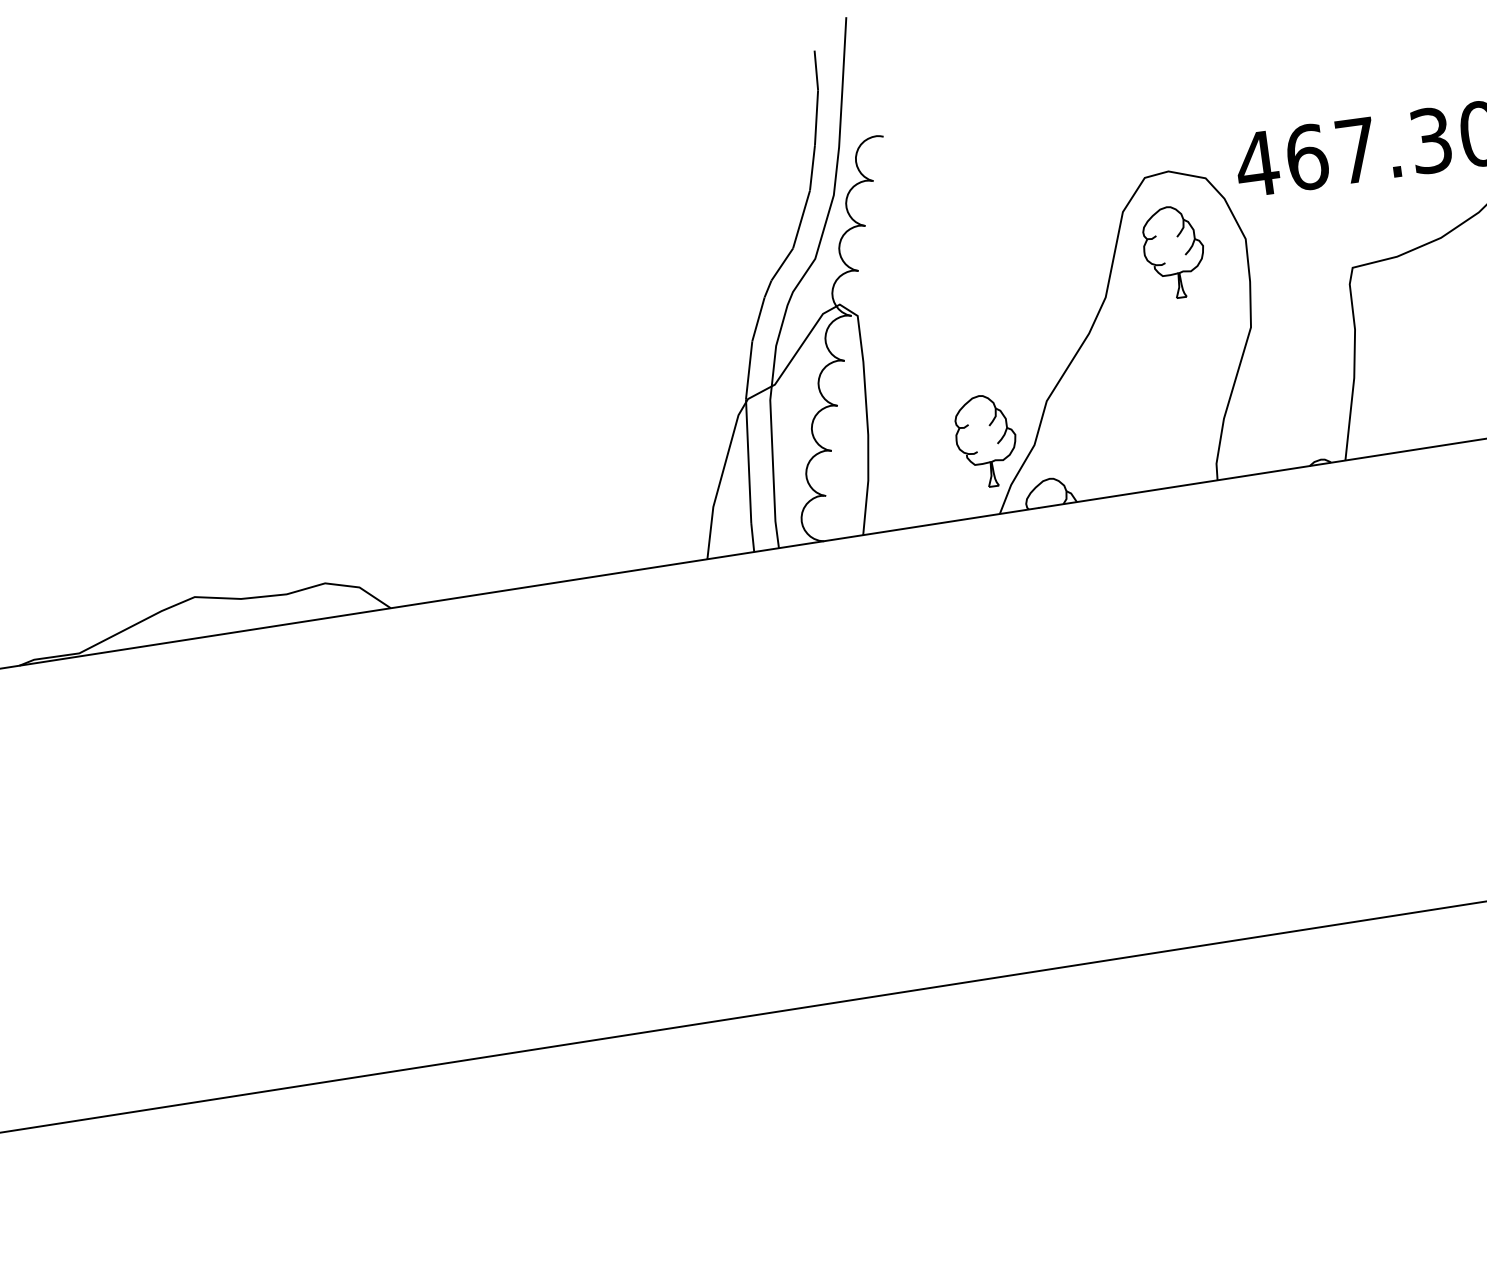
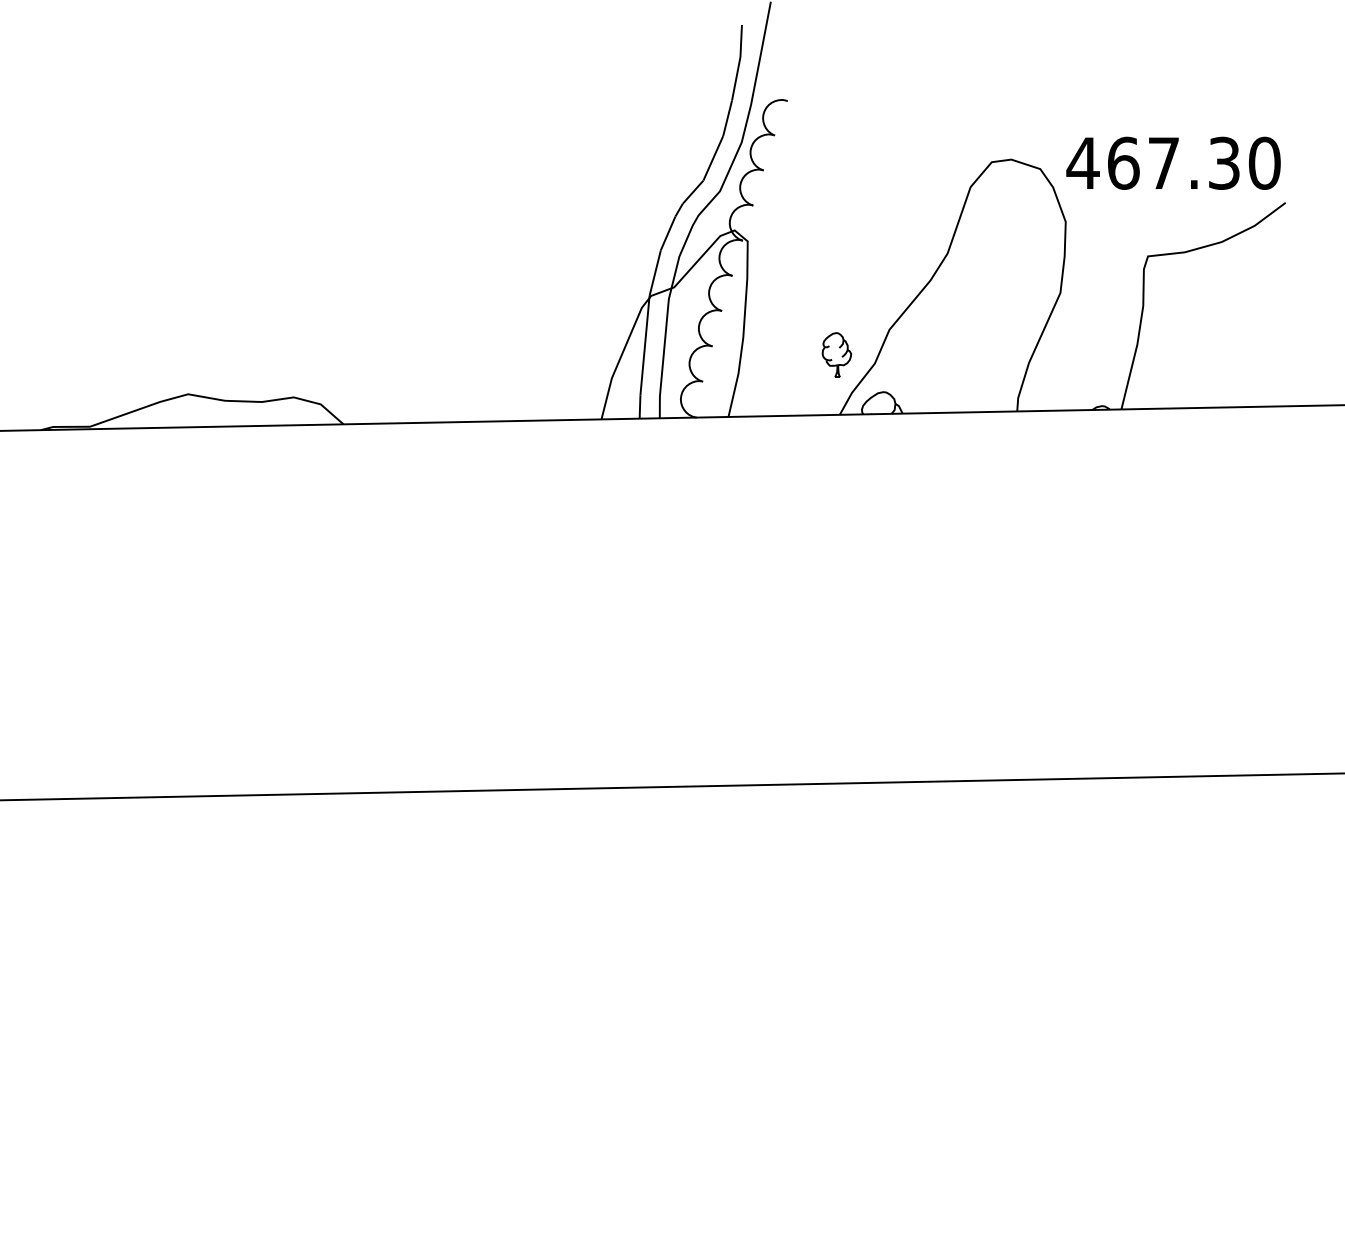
part: (1173, 252) -> (1006, 224), removed
part: (985, 440) -> (836, 354), size x0.6

